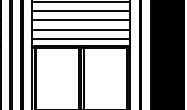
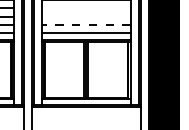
line: (81, 11) -> (86, 8), removed
line: (81, 20) -> (86, 16), removed
line: (80, 30) -> (85, 25), solid -> dashed

